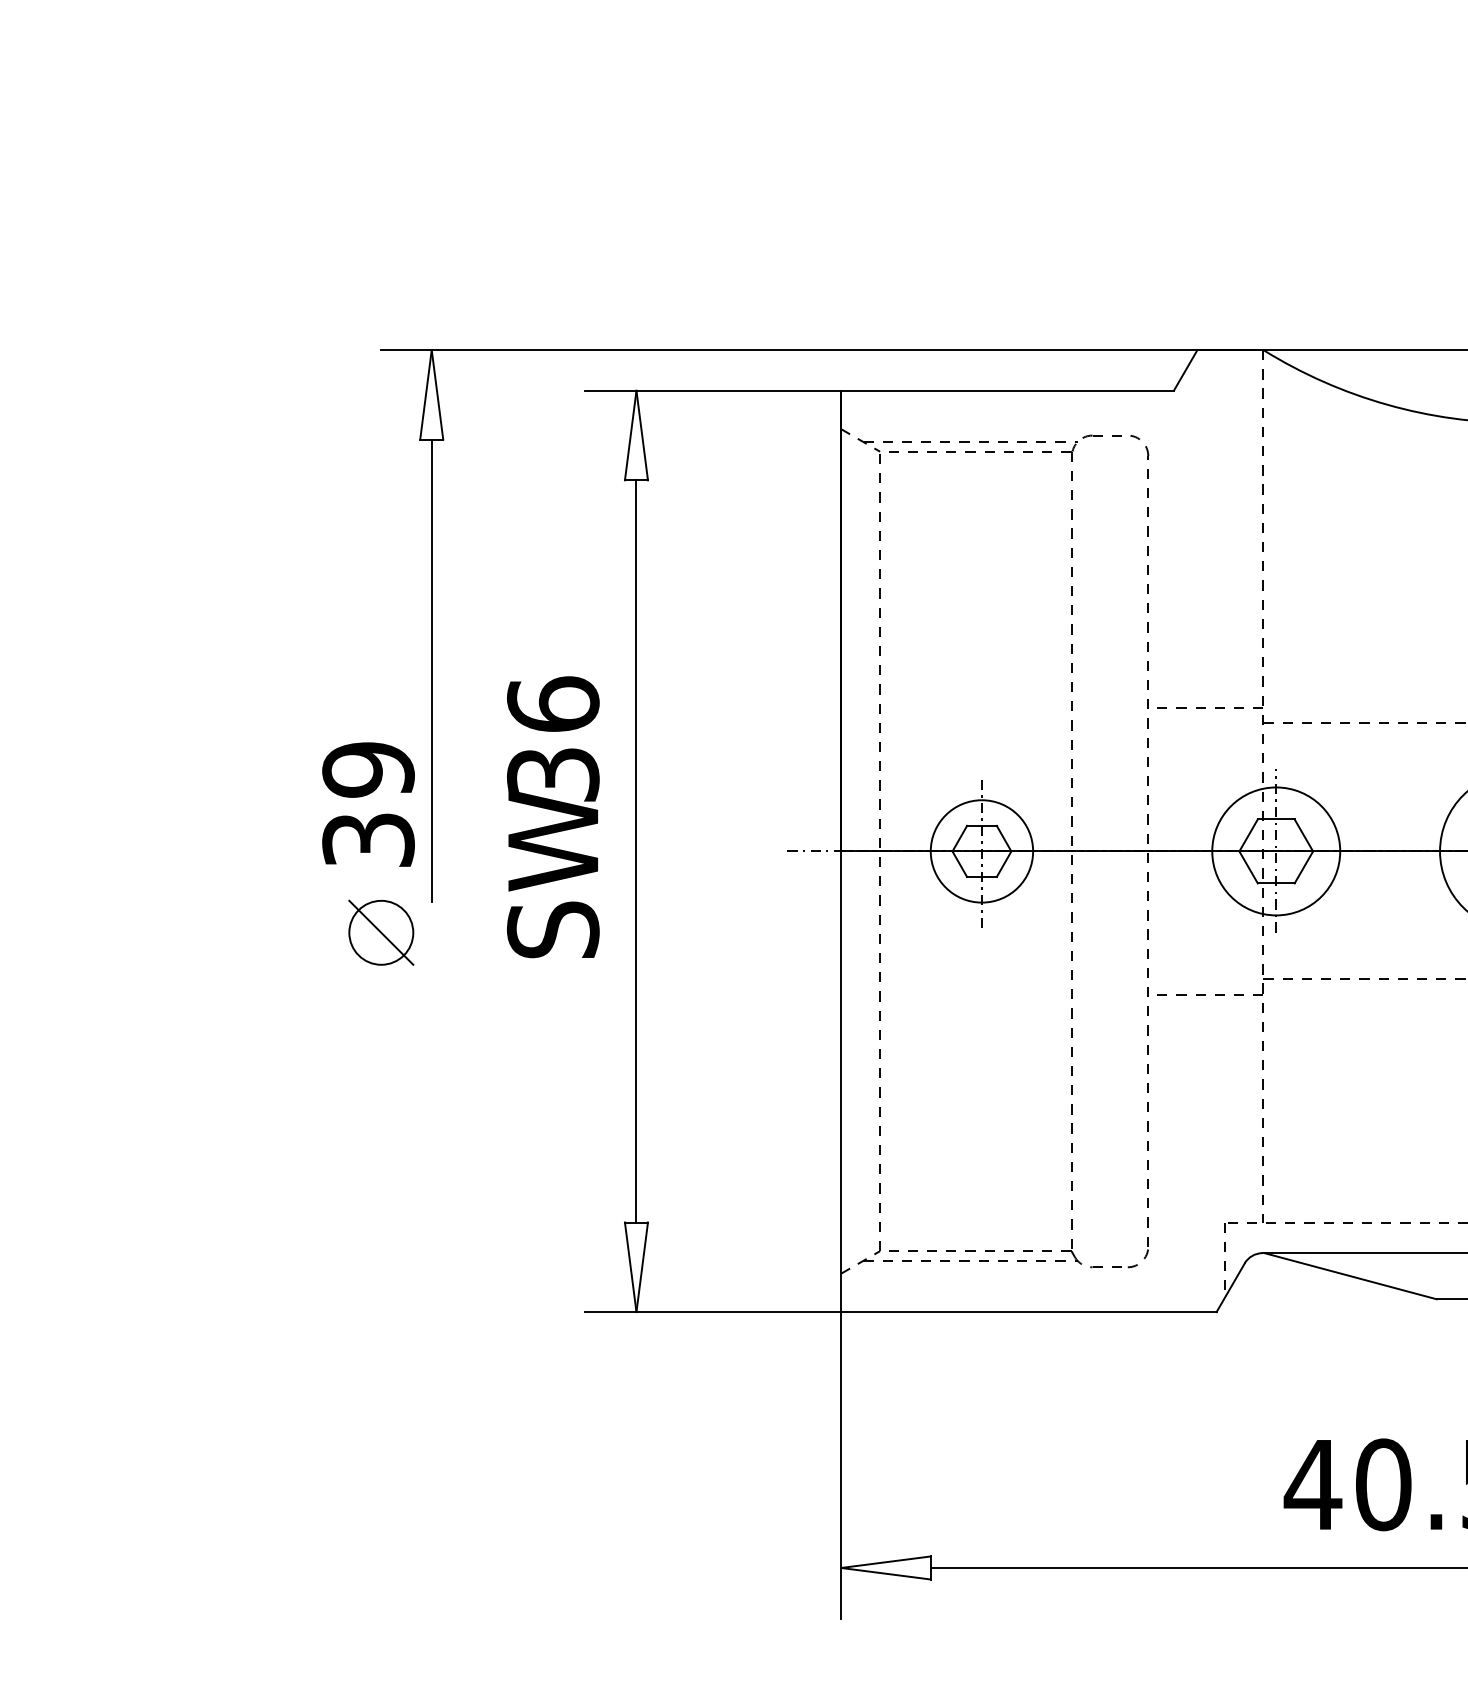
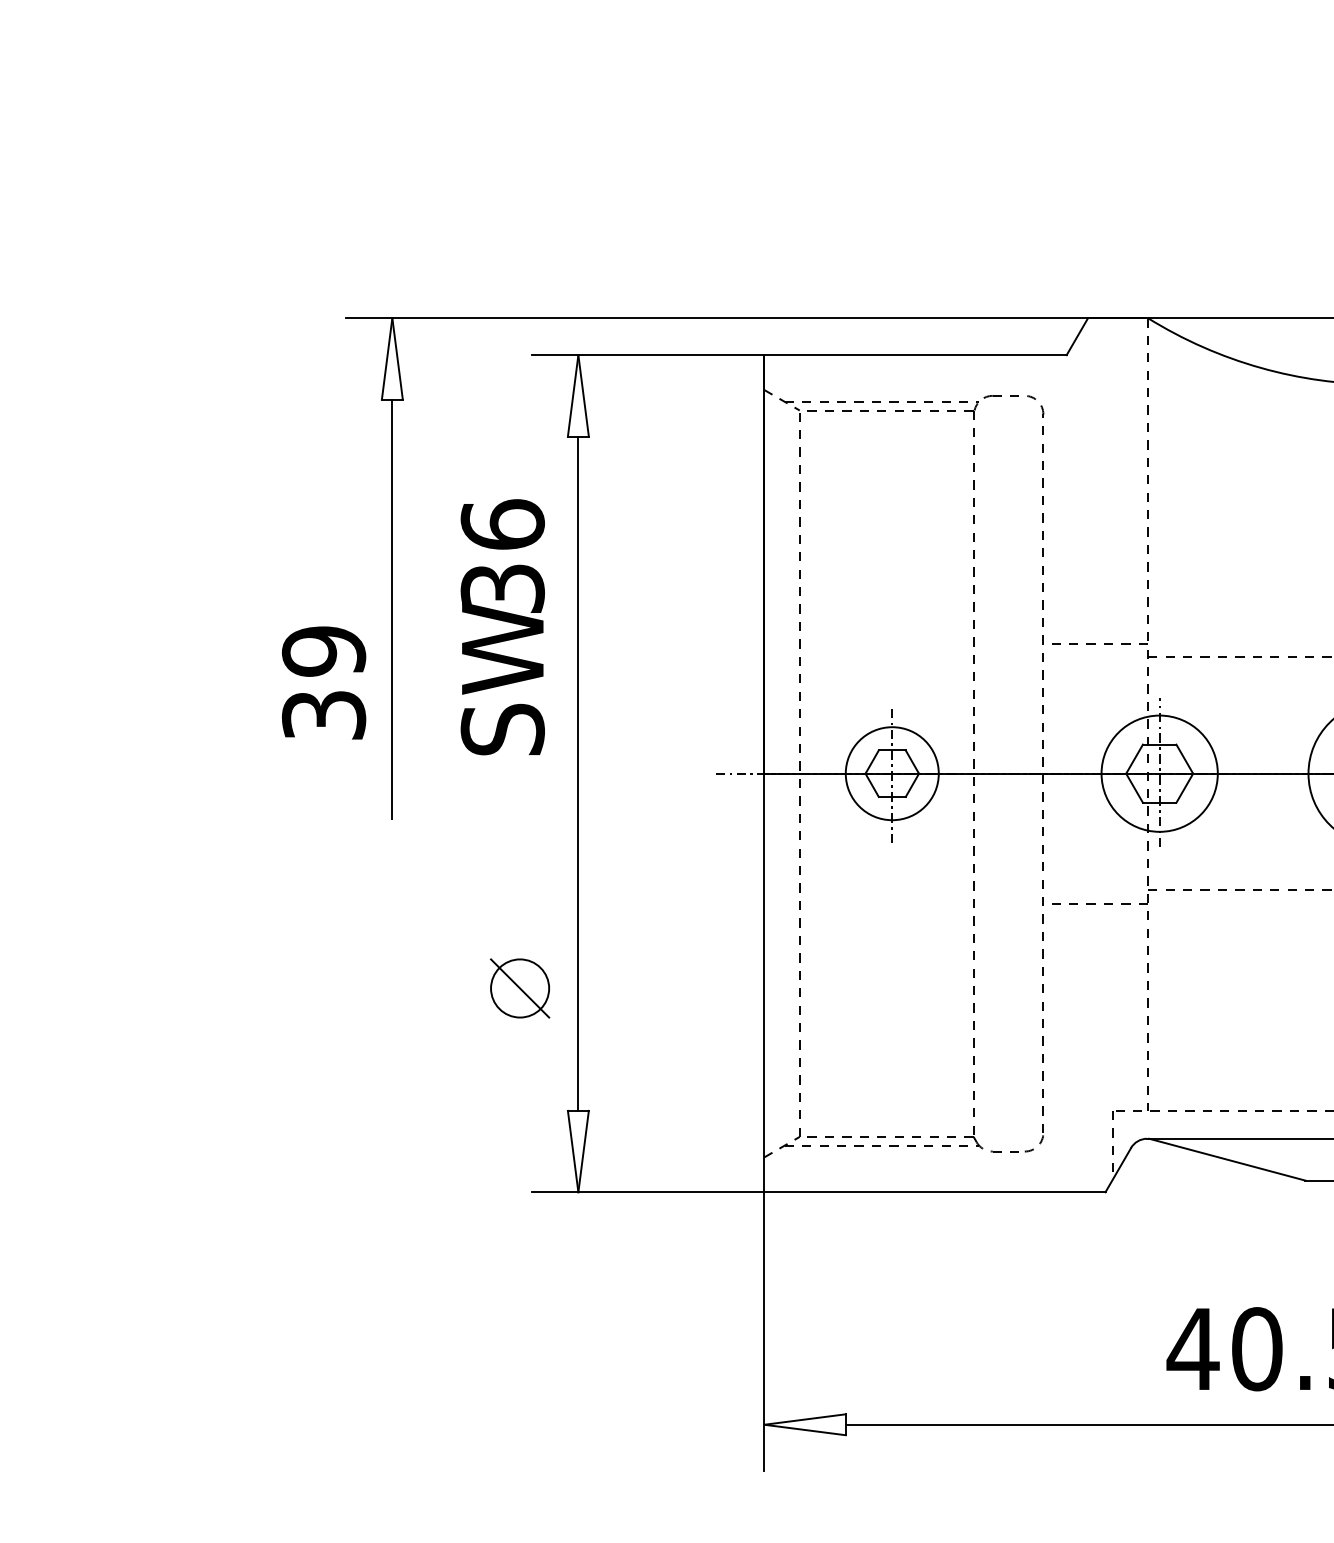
text: (368, 804) -> (324, 682), moved
text: (553, 817) -> (502, 627), moved
part: (381, 932) -> (520, 988), moved

